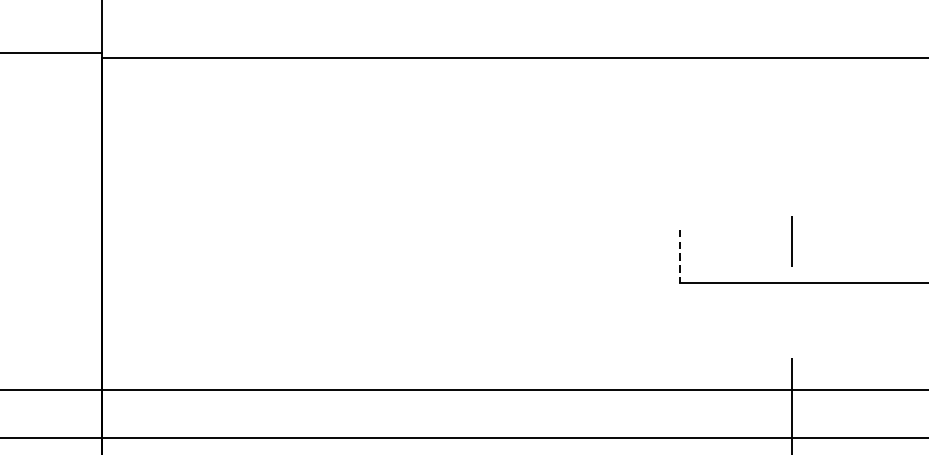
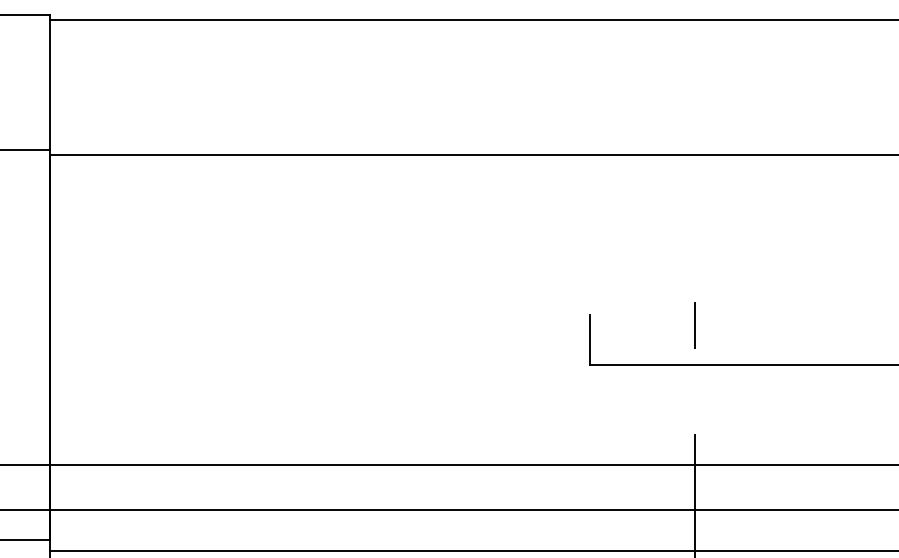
line: (679, 257) -> (589, 340), dashed -> solid

